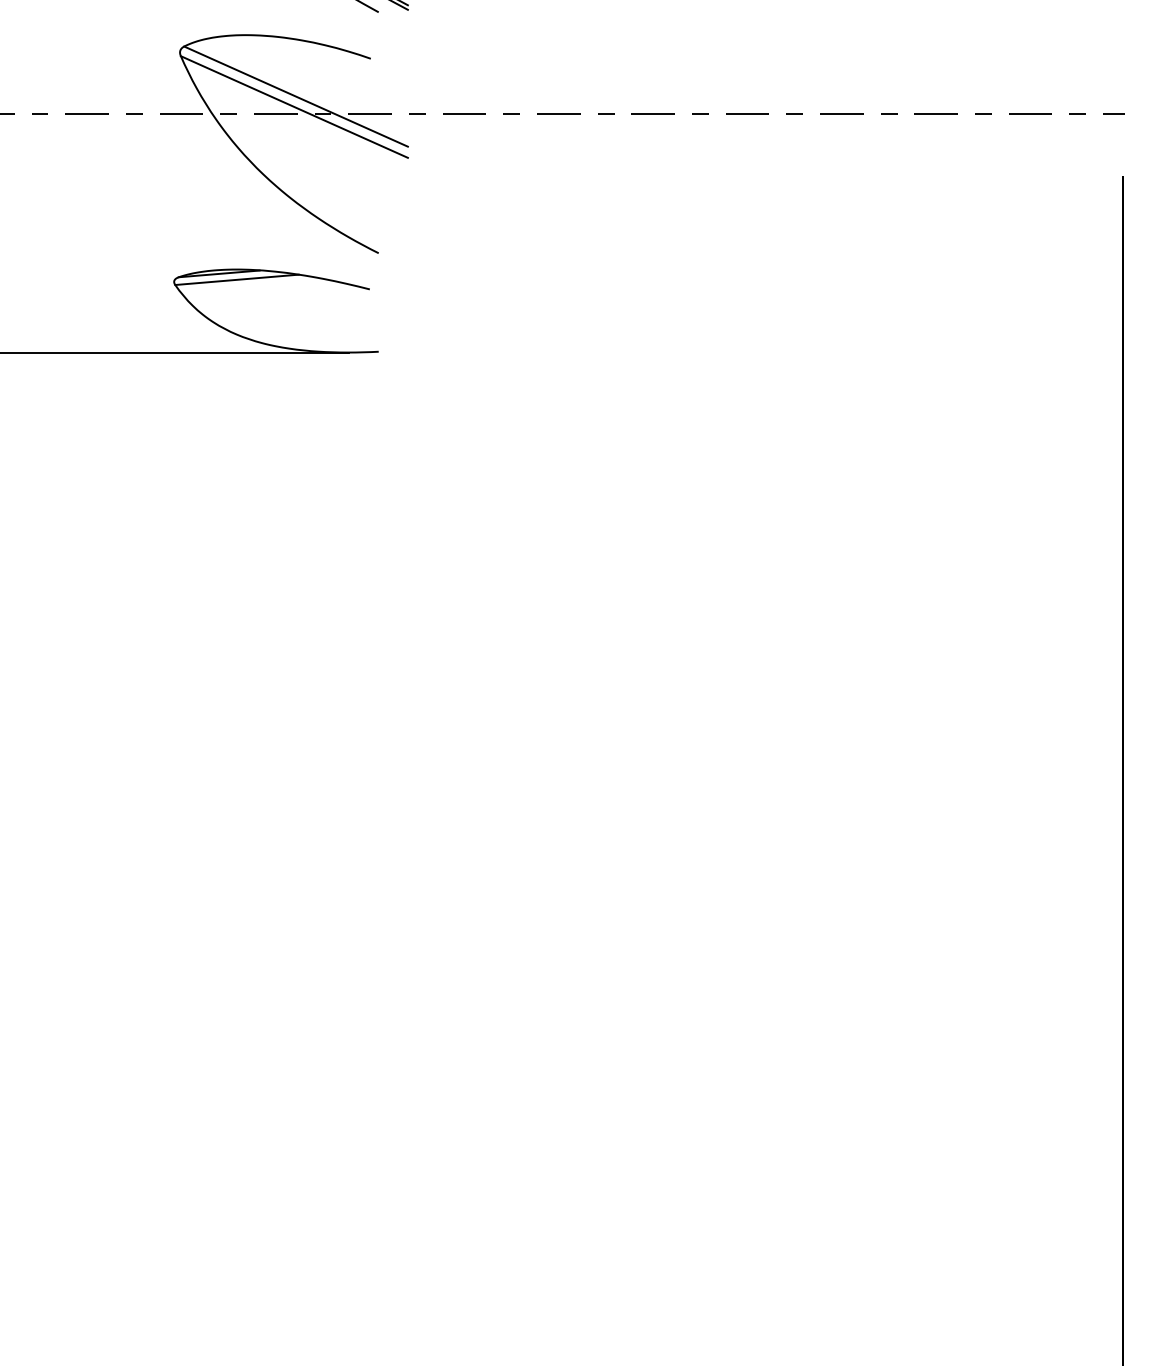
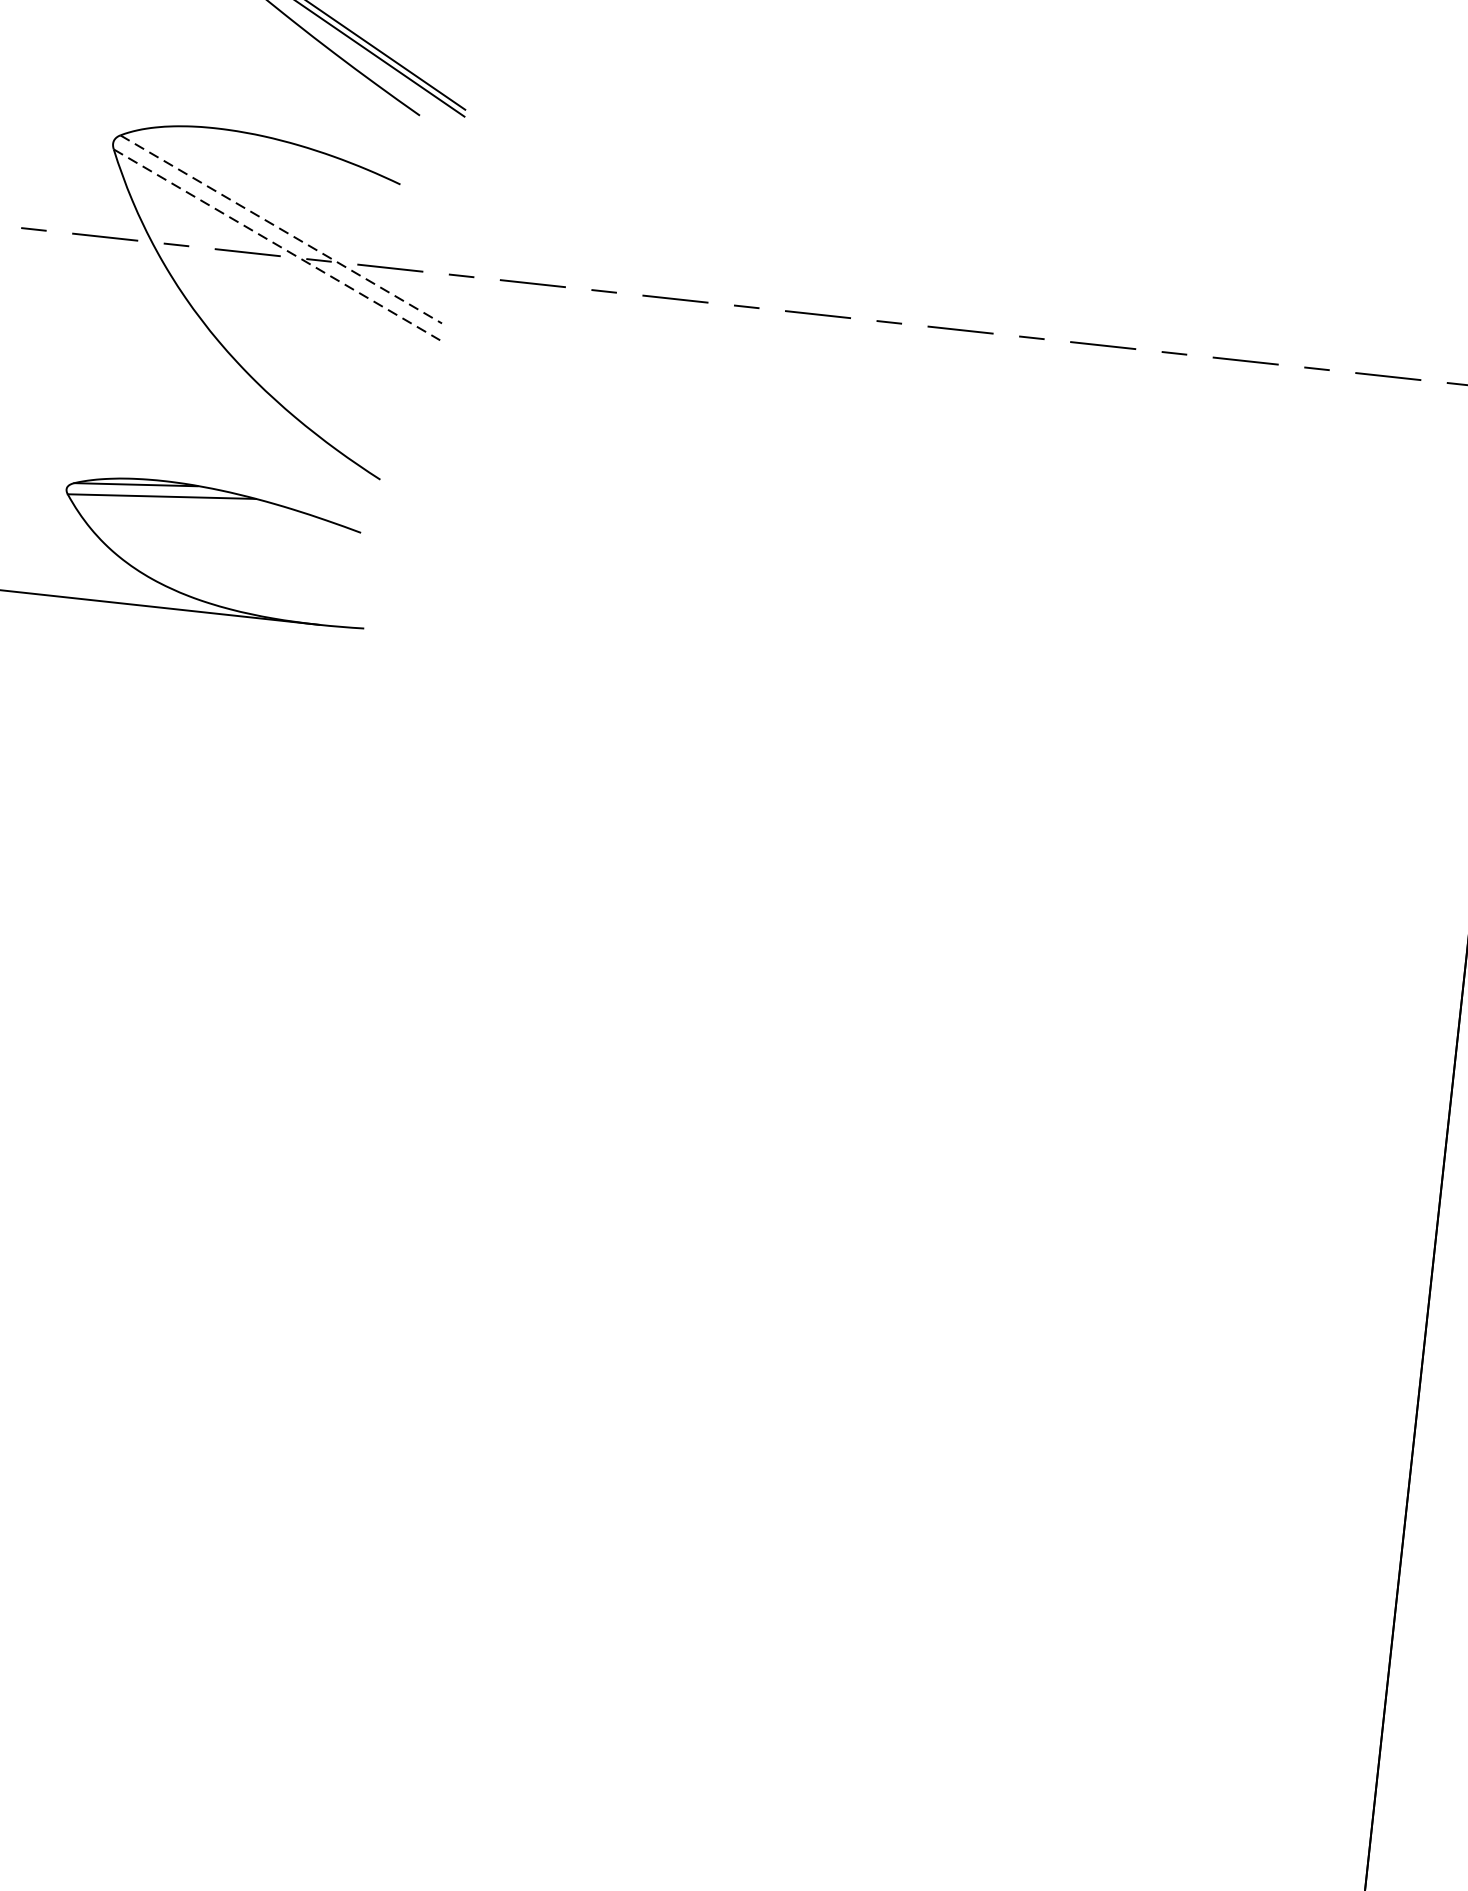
line: (296, 96) -> (281, 229), solid -> dashed
line: (294, 107) -> (277, 245), solid -> dashed

